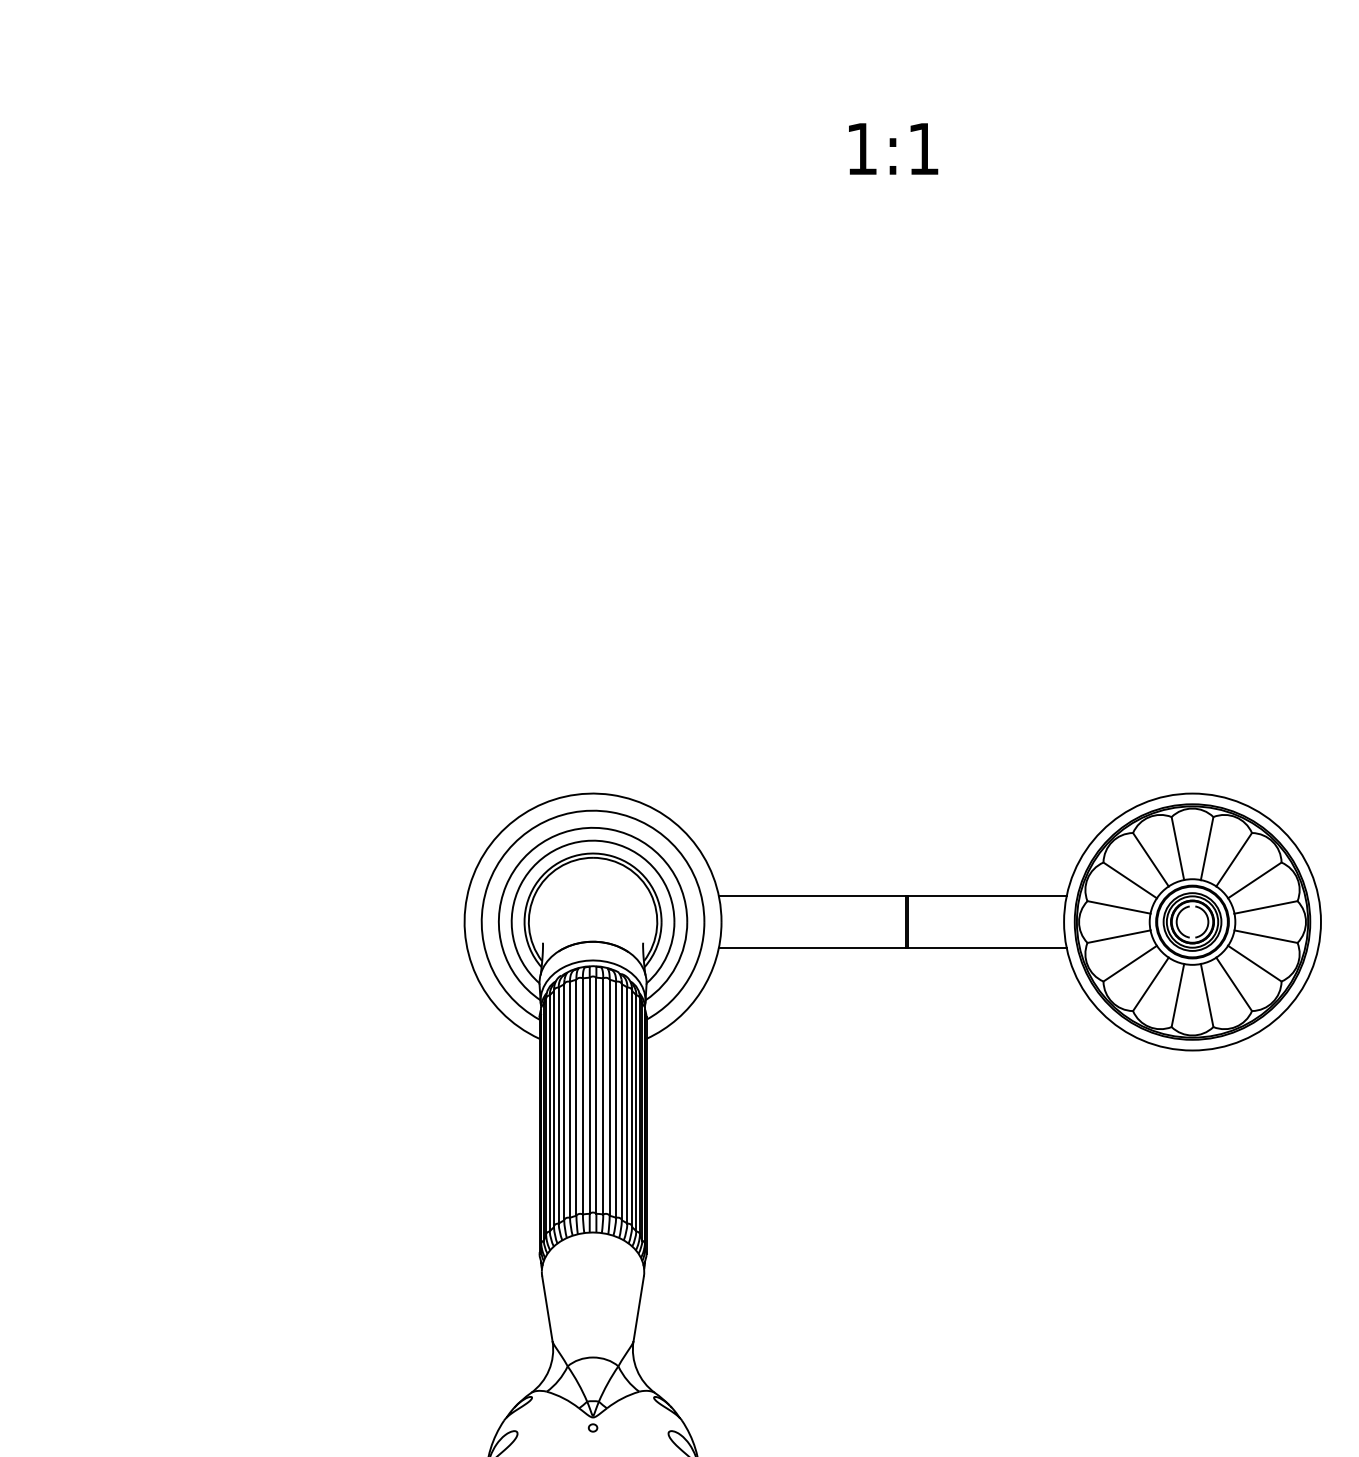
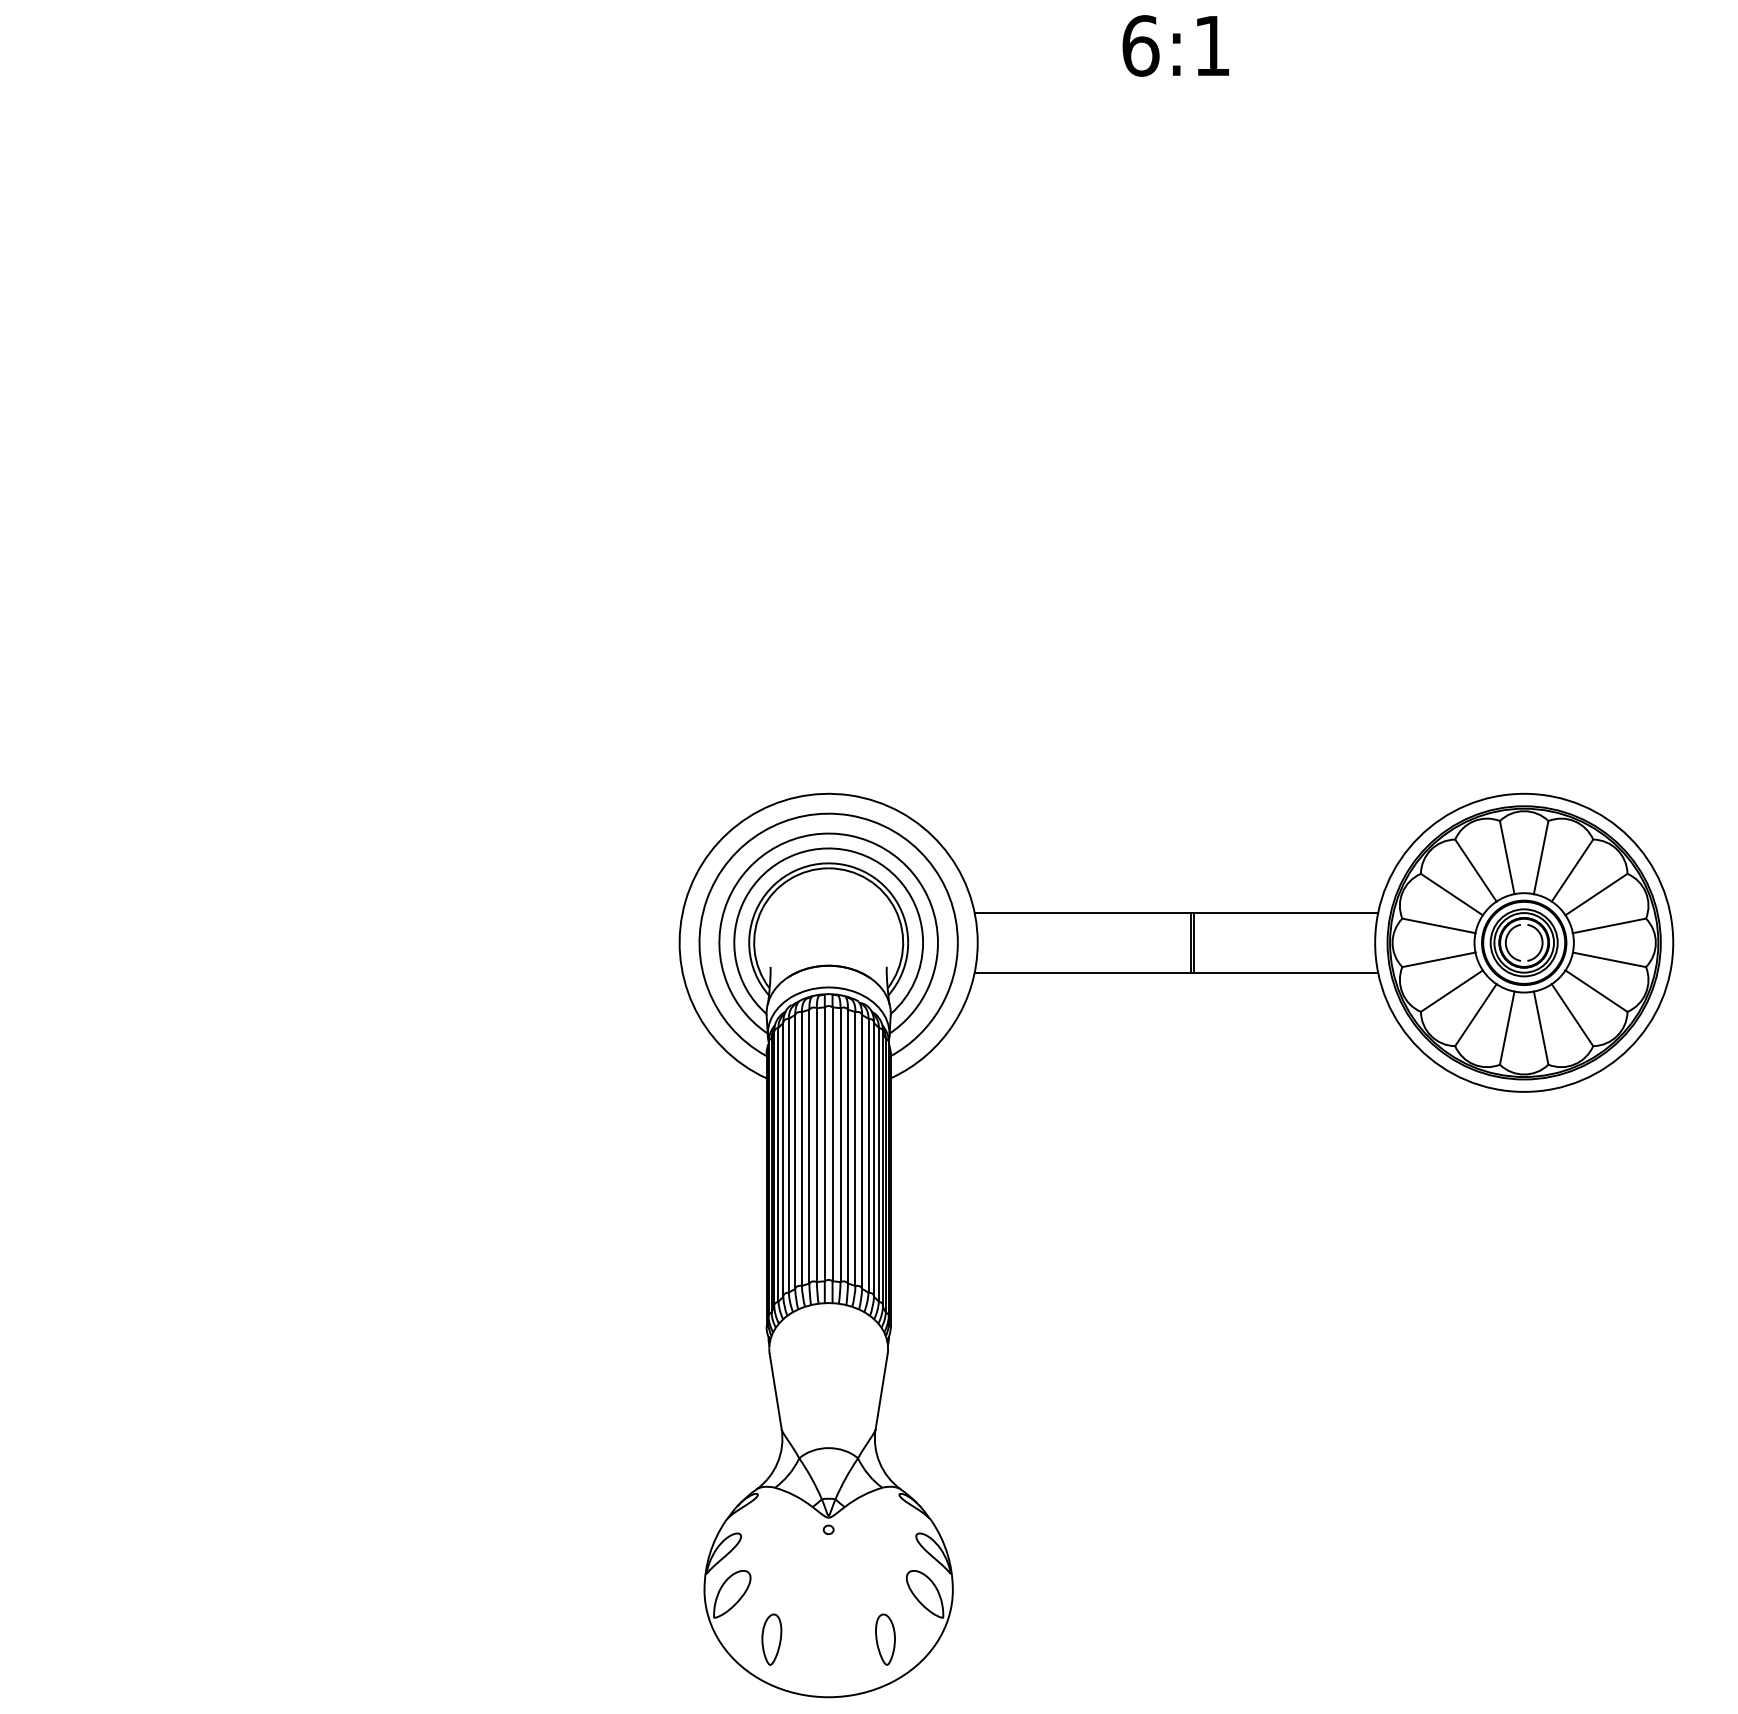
text: (861, 148) -> (1140, 45), 1:1 -> 6:1

